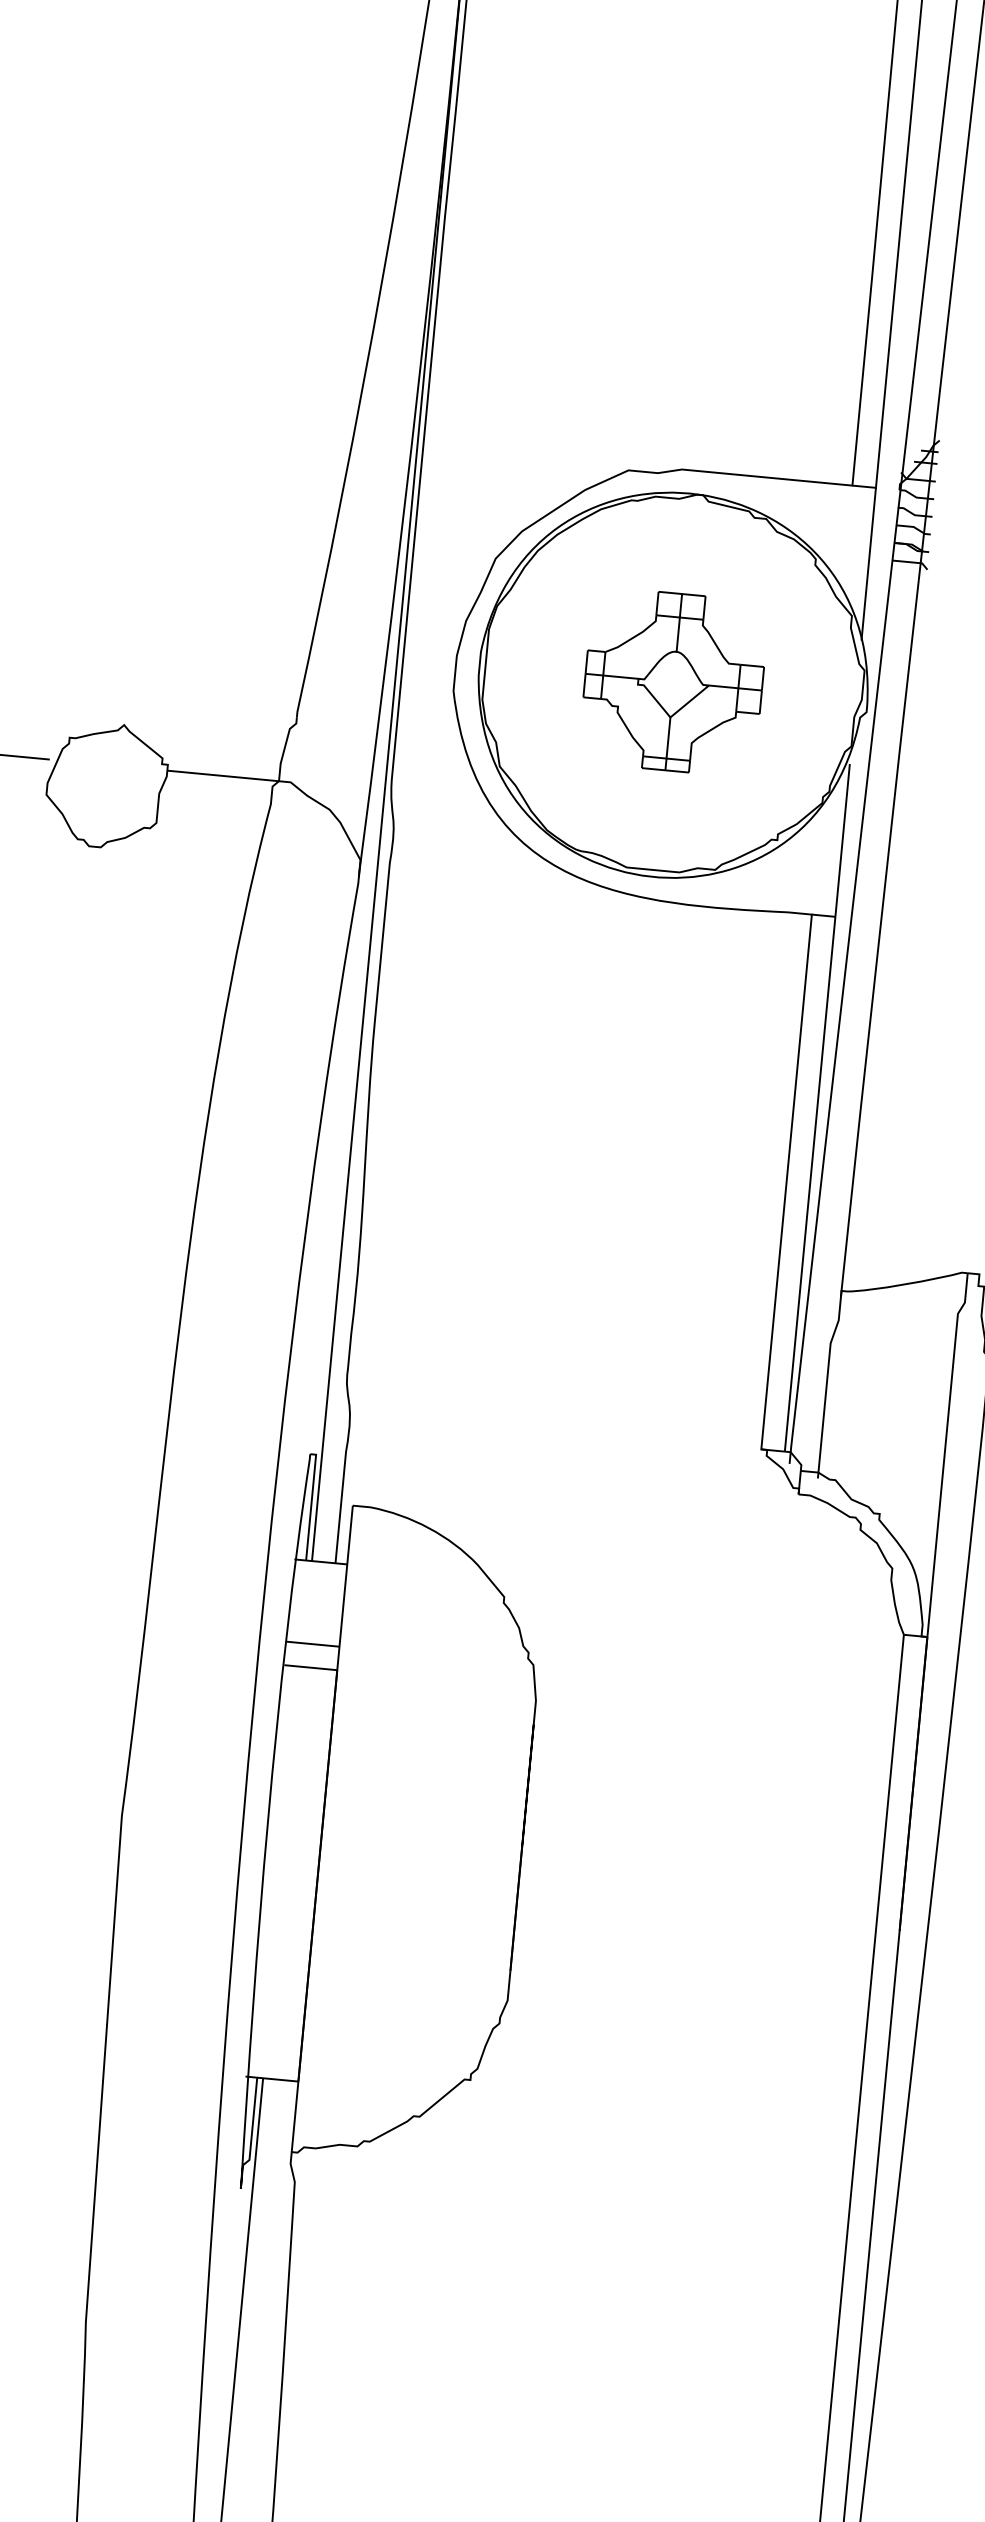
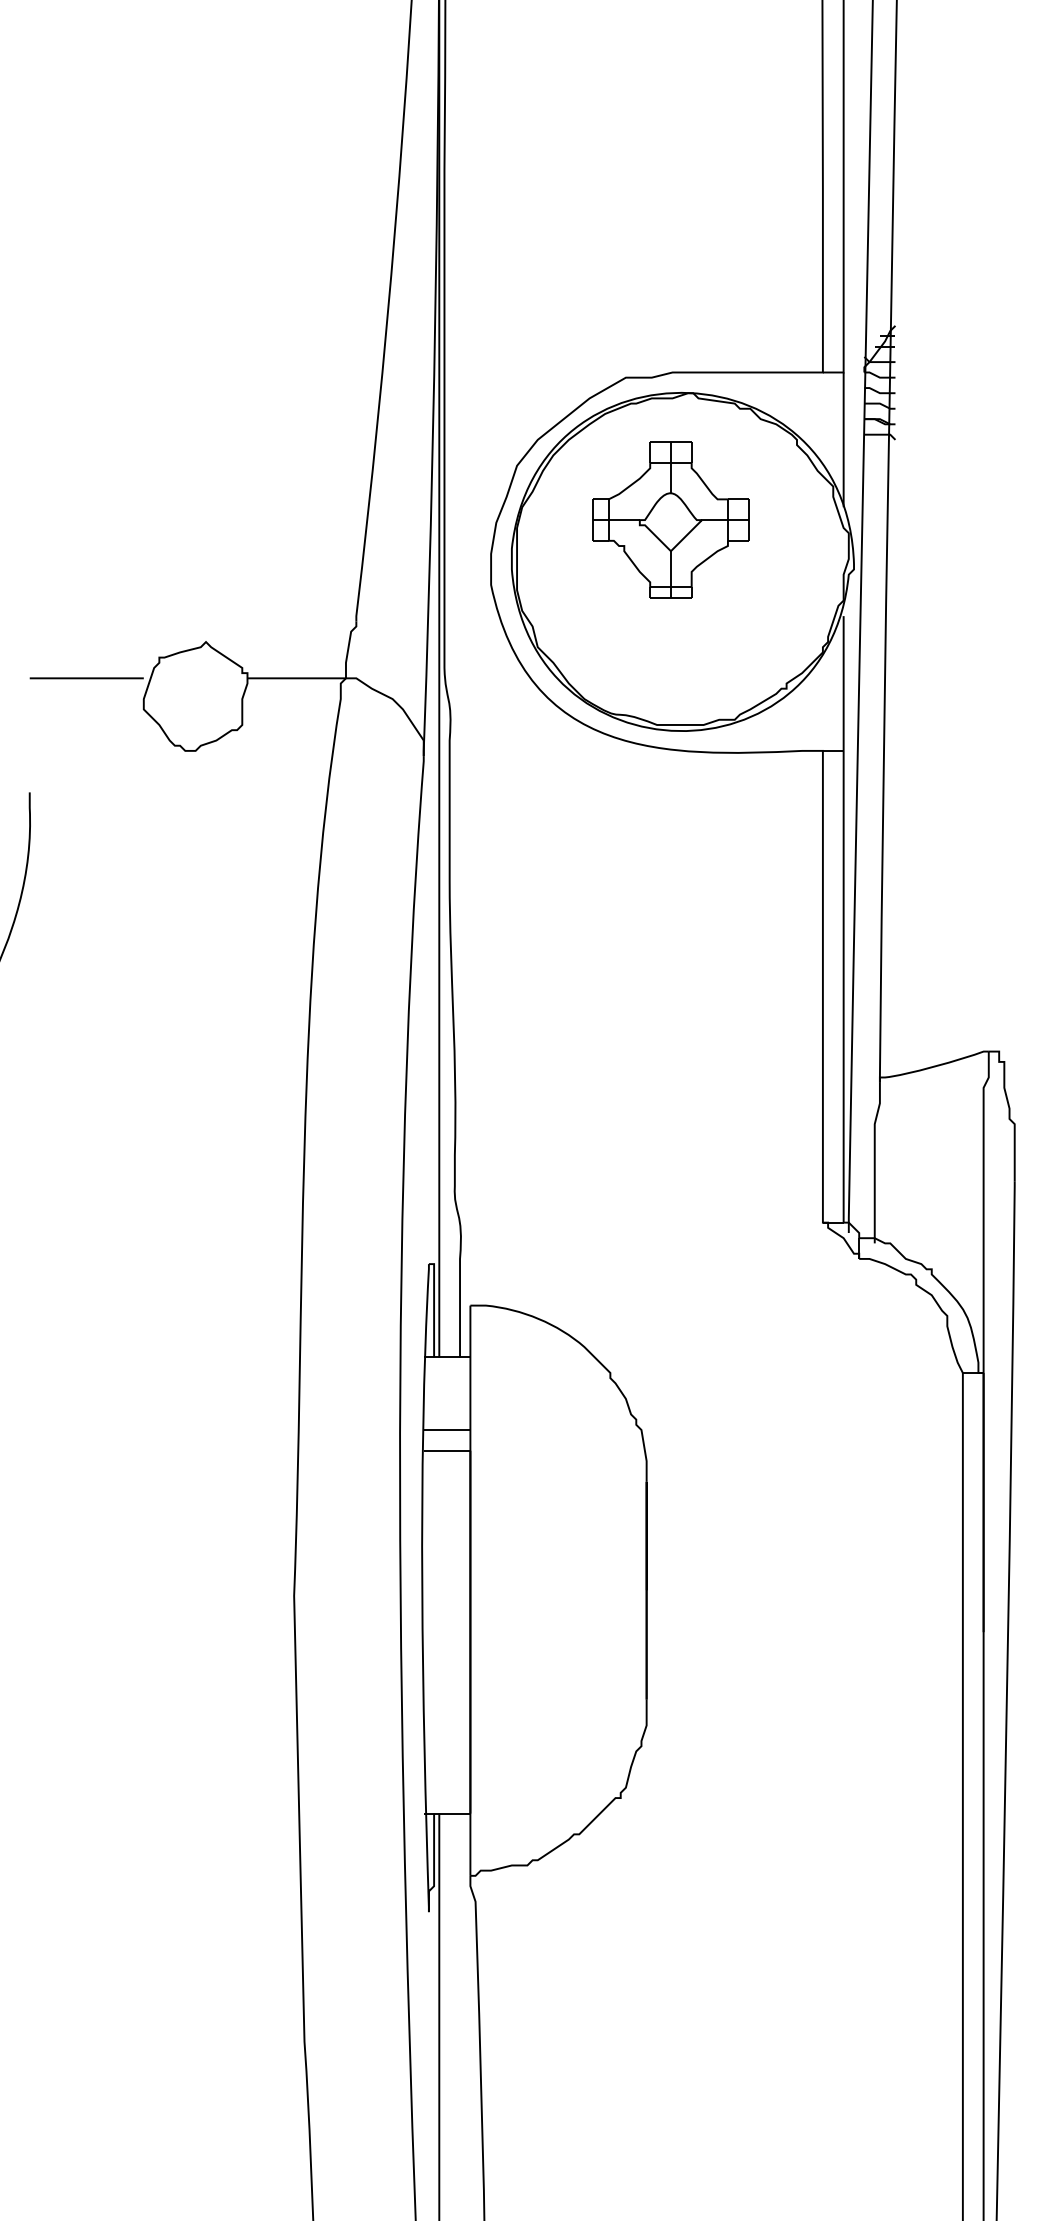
part: (673, 681) -> (670, 519), moved

